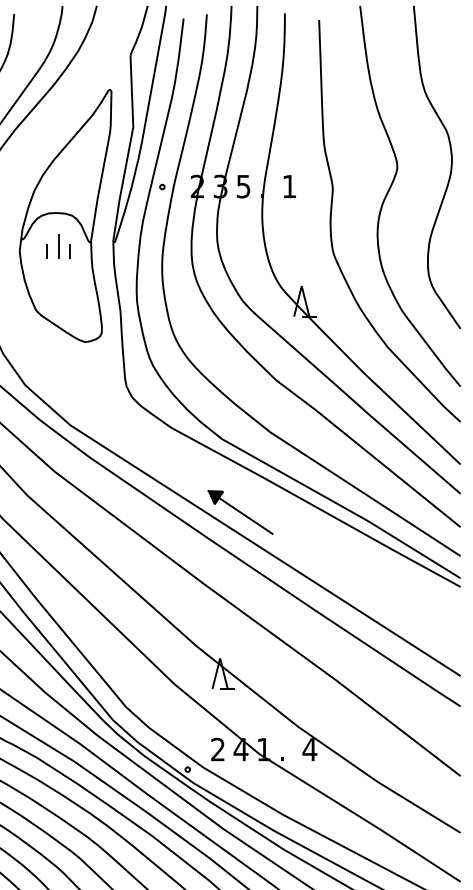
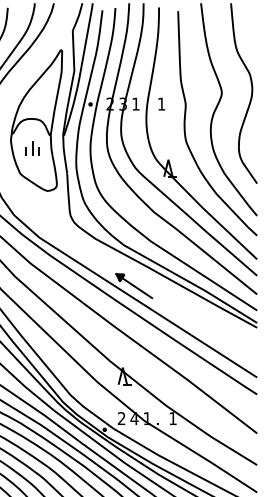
text: (242, 185) -> (135, 103), 5 -> 1
part: (58, 246) -> (32, 148), moved
text: (309, 749) -> (172, 418), 4 -> 1

